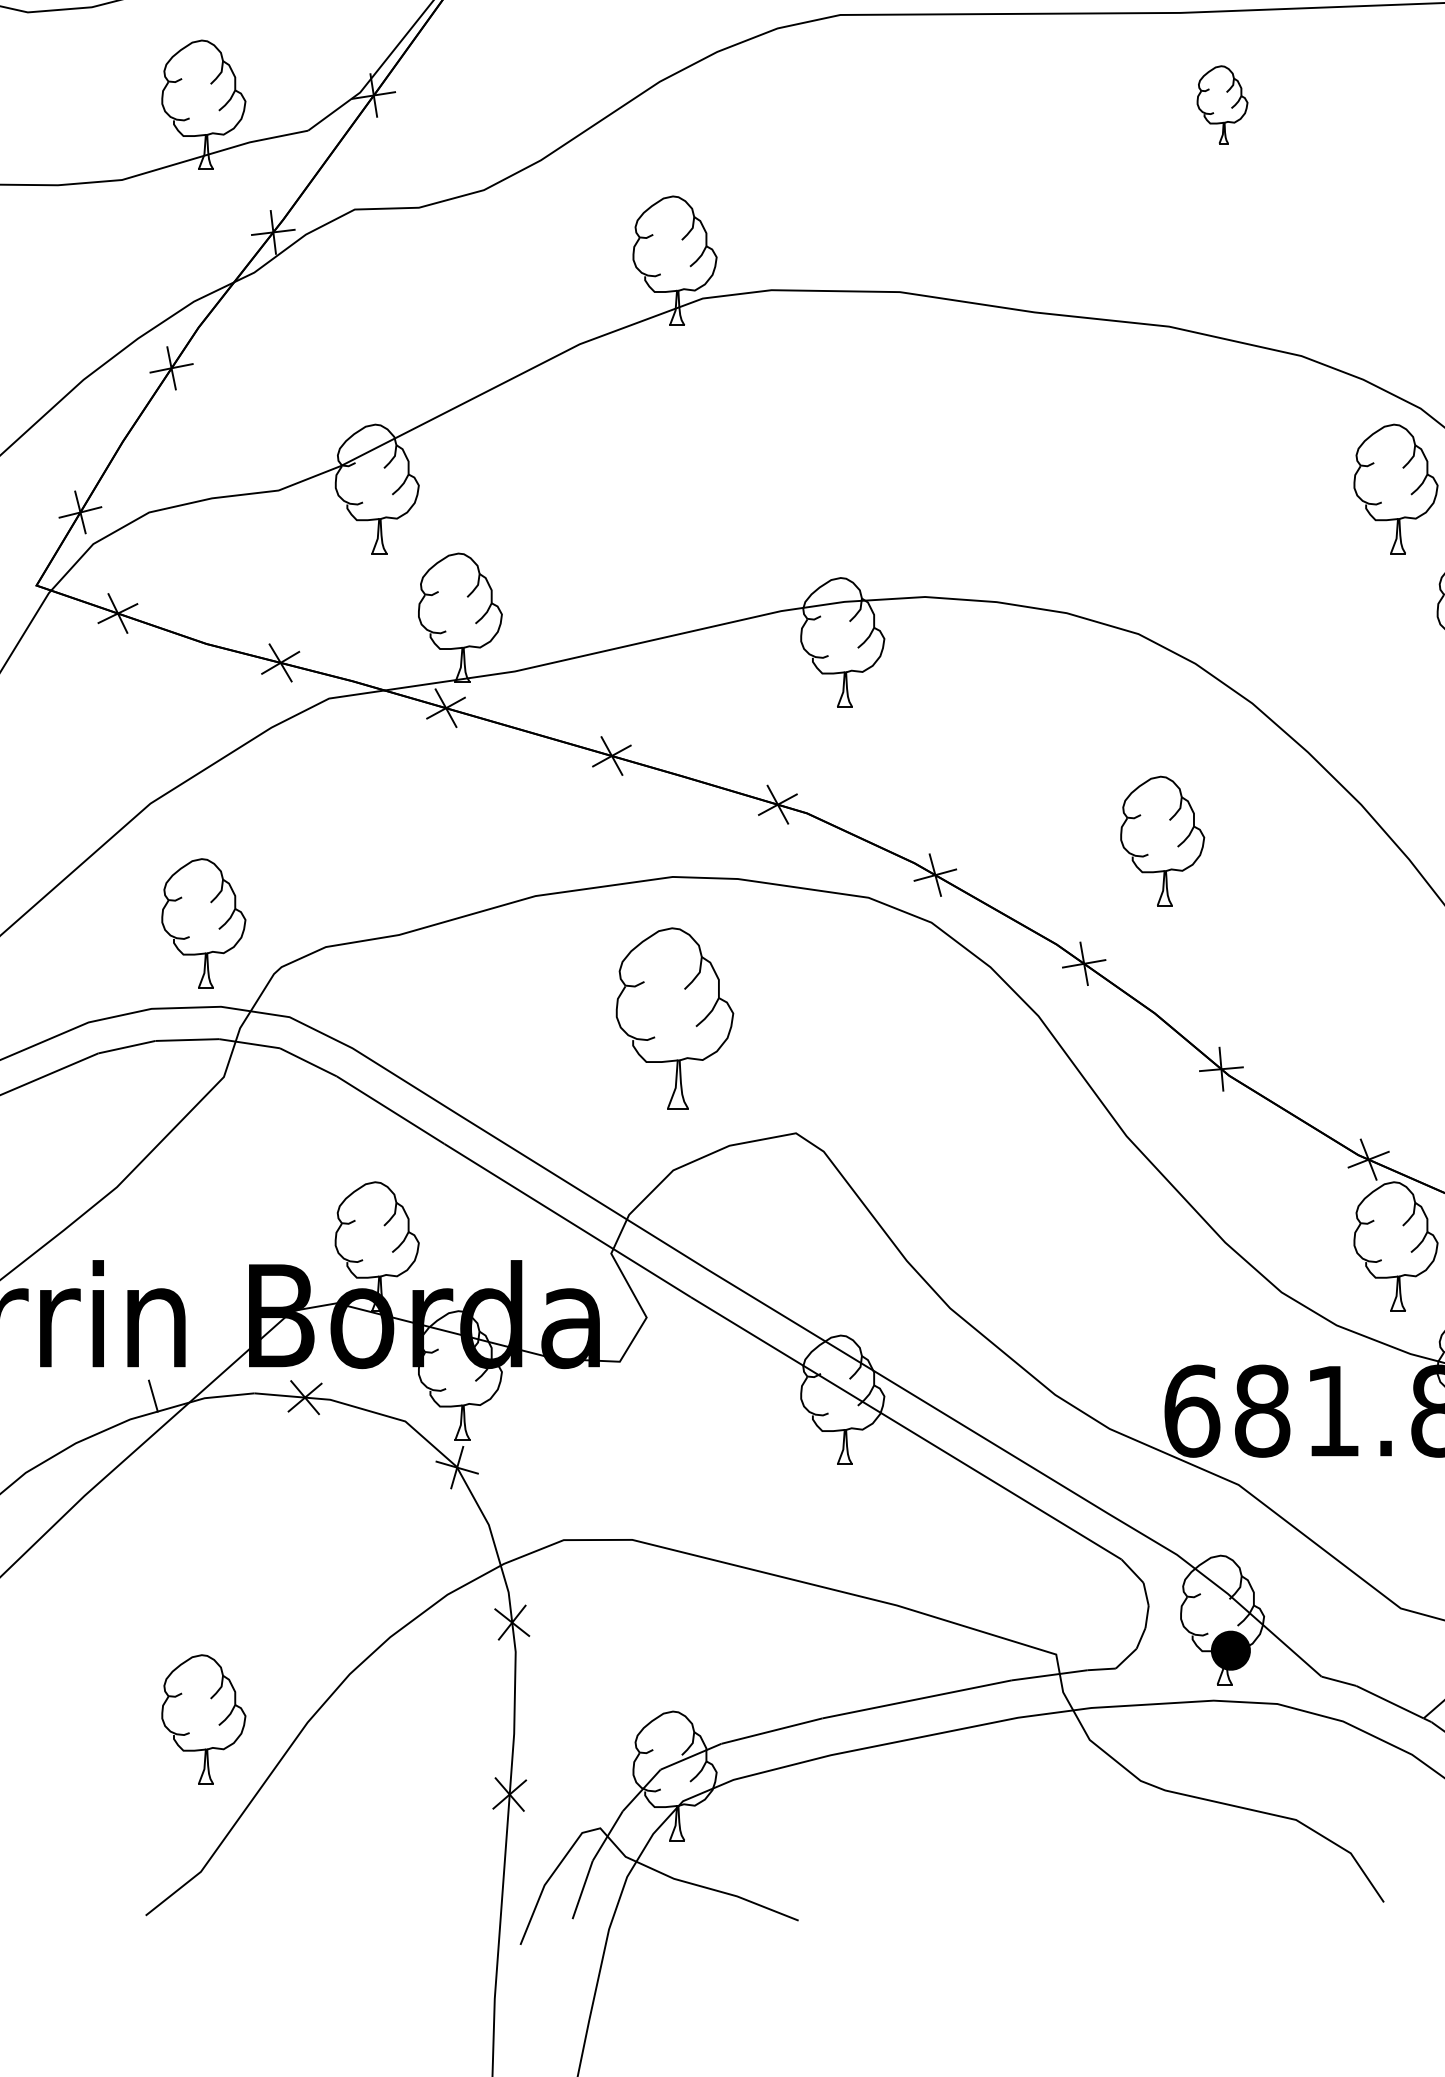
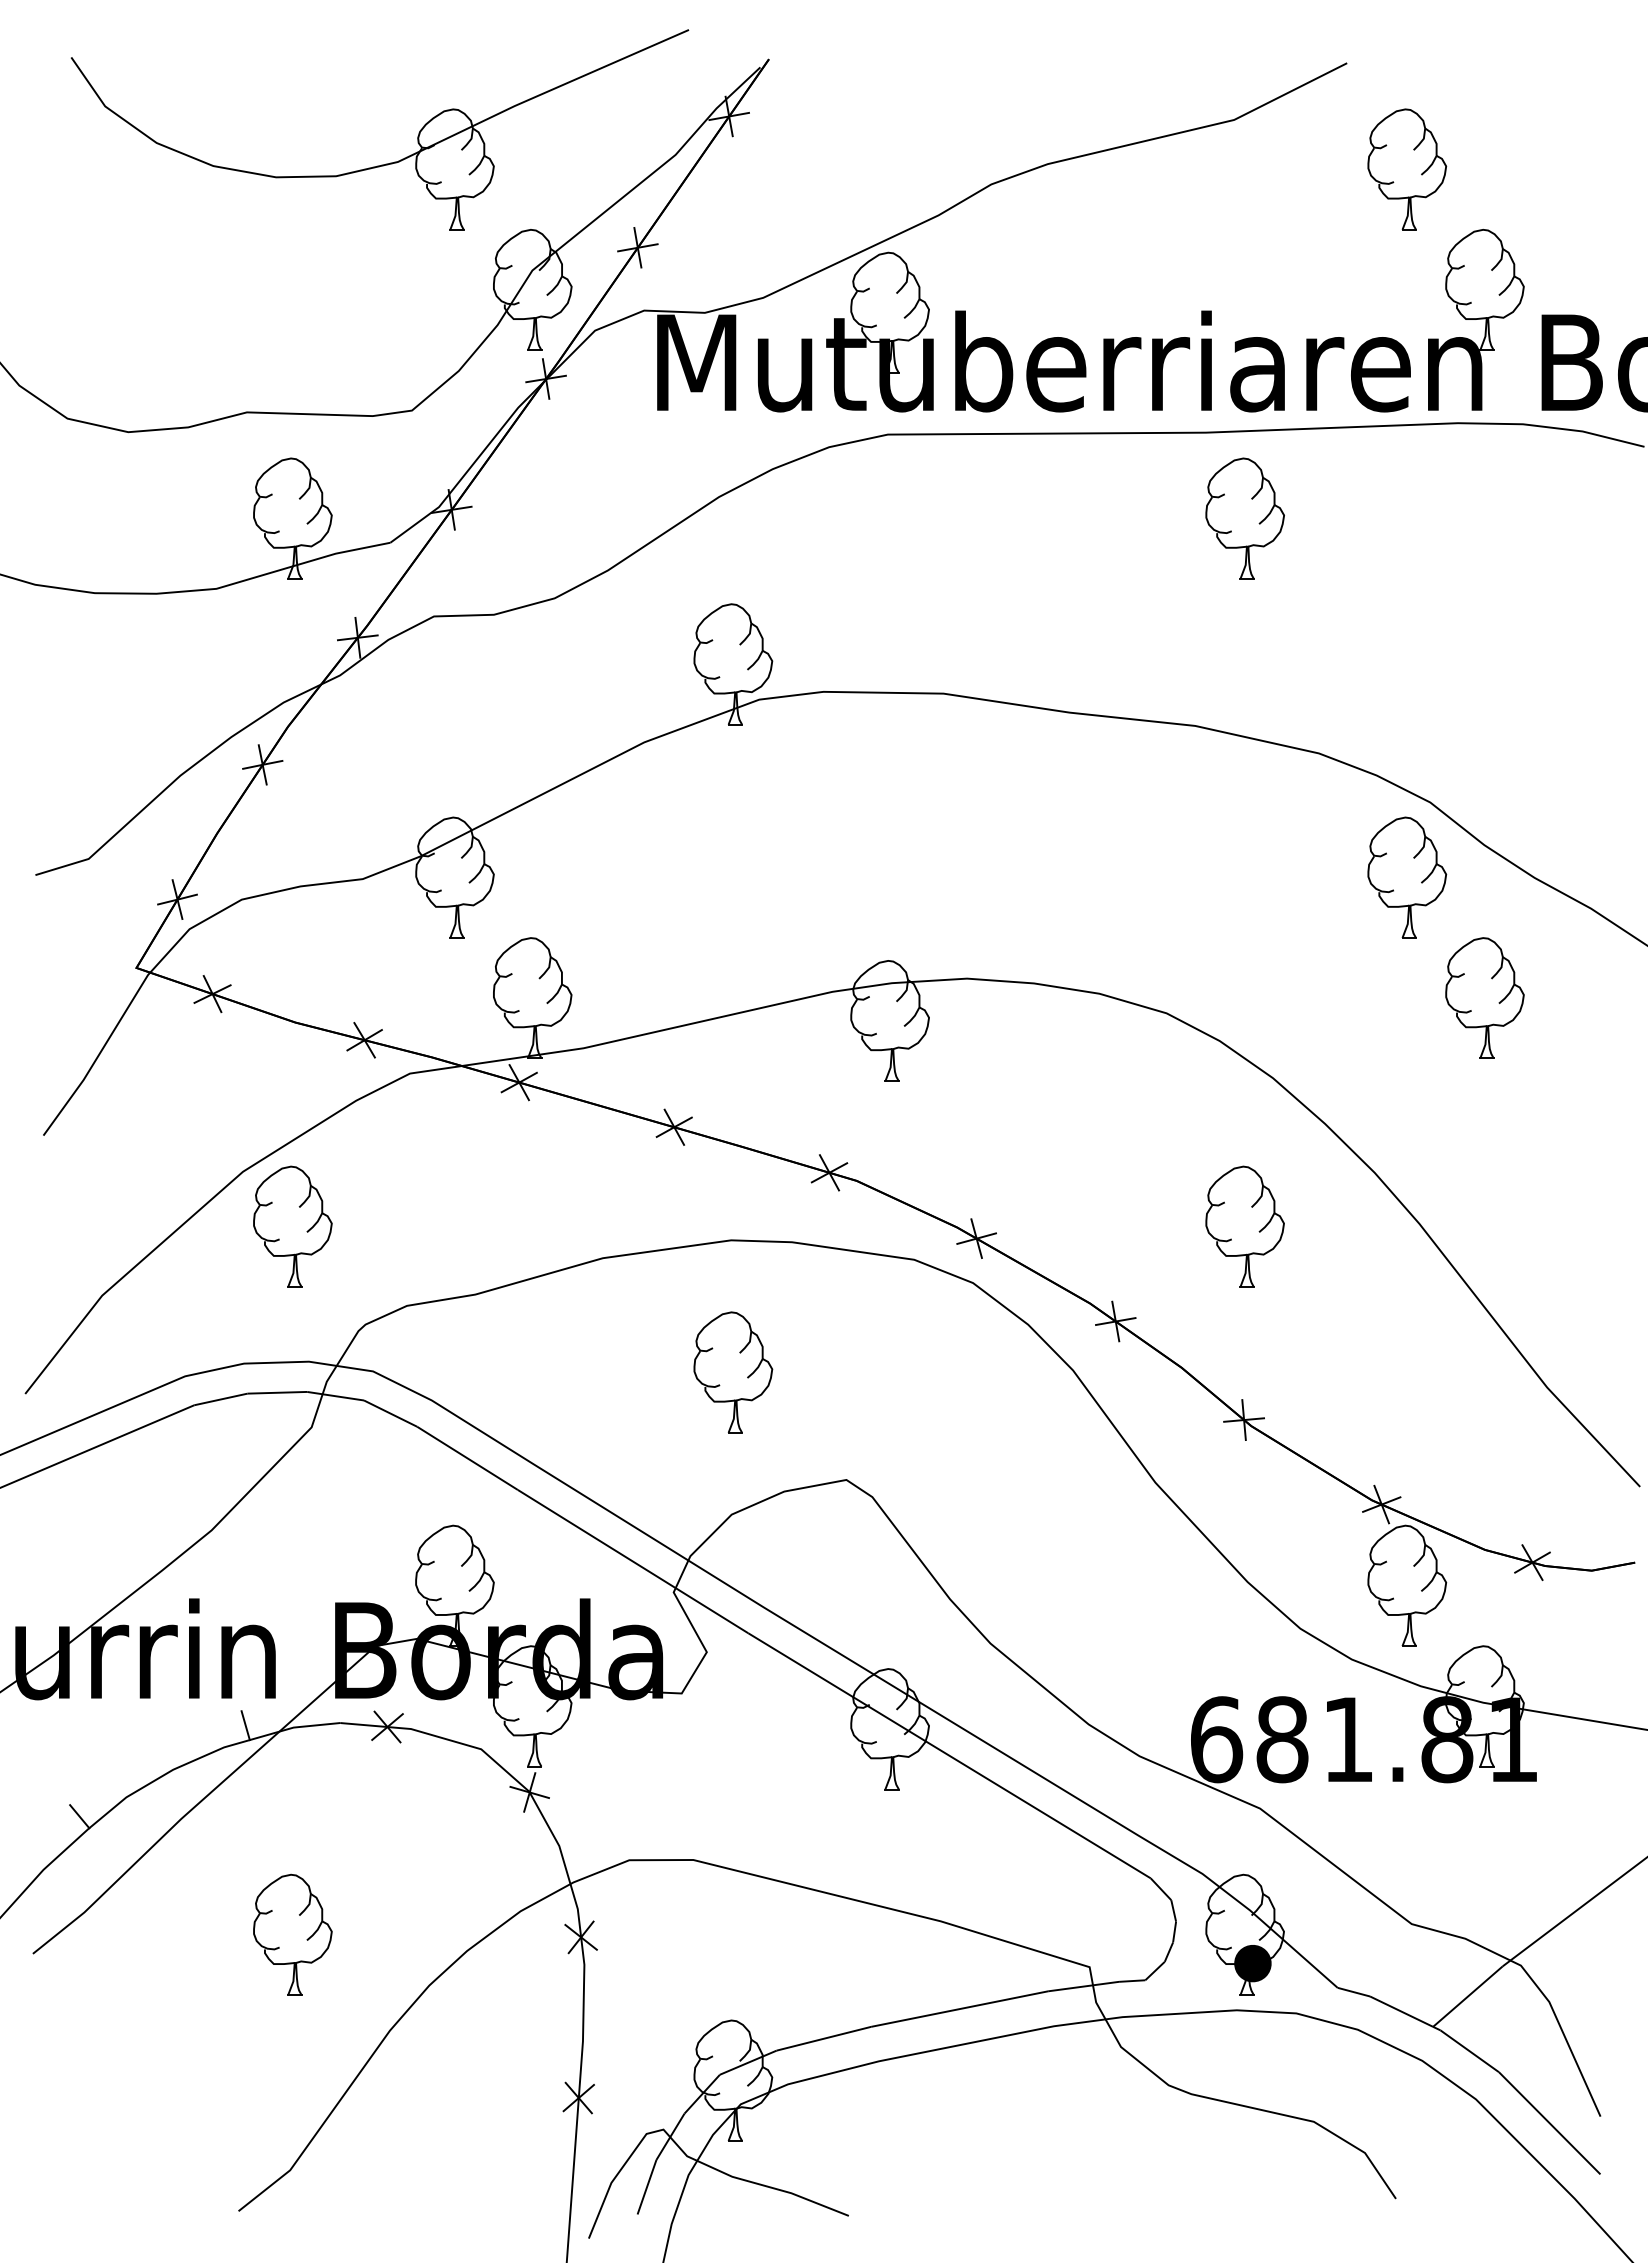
part: (1221, 104) -> (1244, 518), size x1.67
part: (1161, 840) -> (1244, 1226), moved
part: (203, 923) -> (292, 1226), moved
part: (675, 1018) -> (733, 1372), size x0.71
part: (203, 1719) -> (292, 1934), moved

